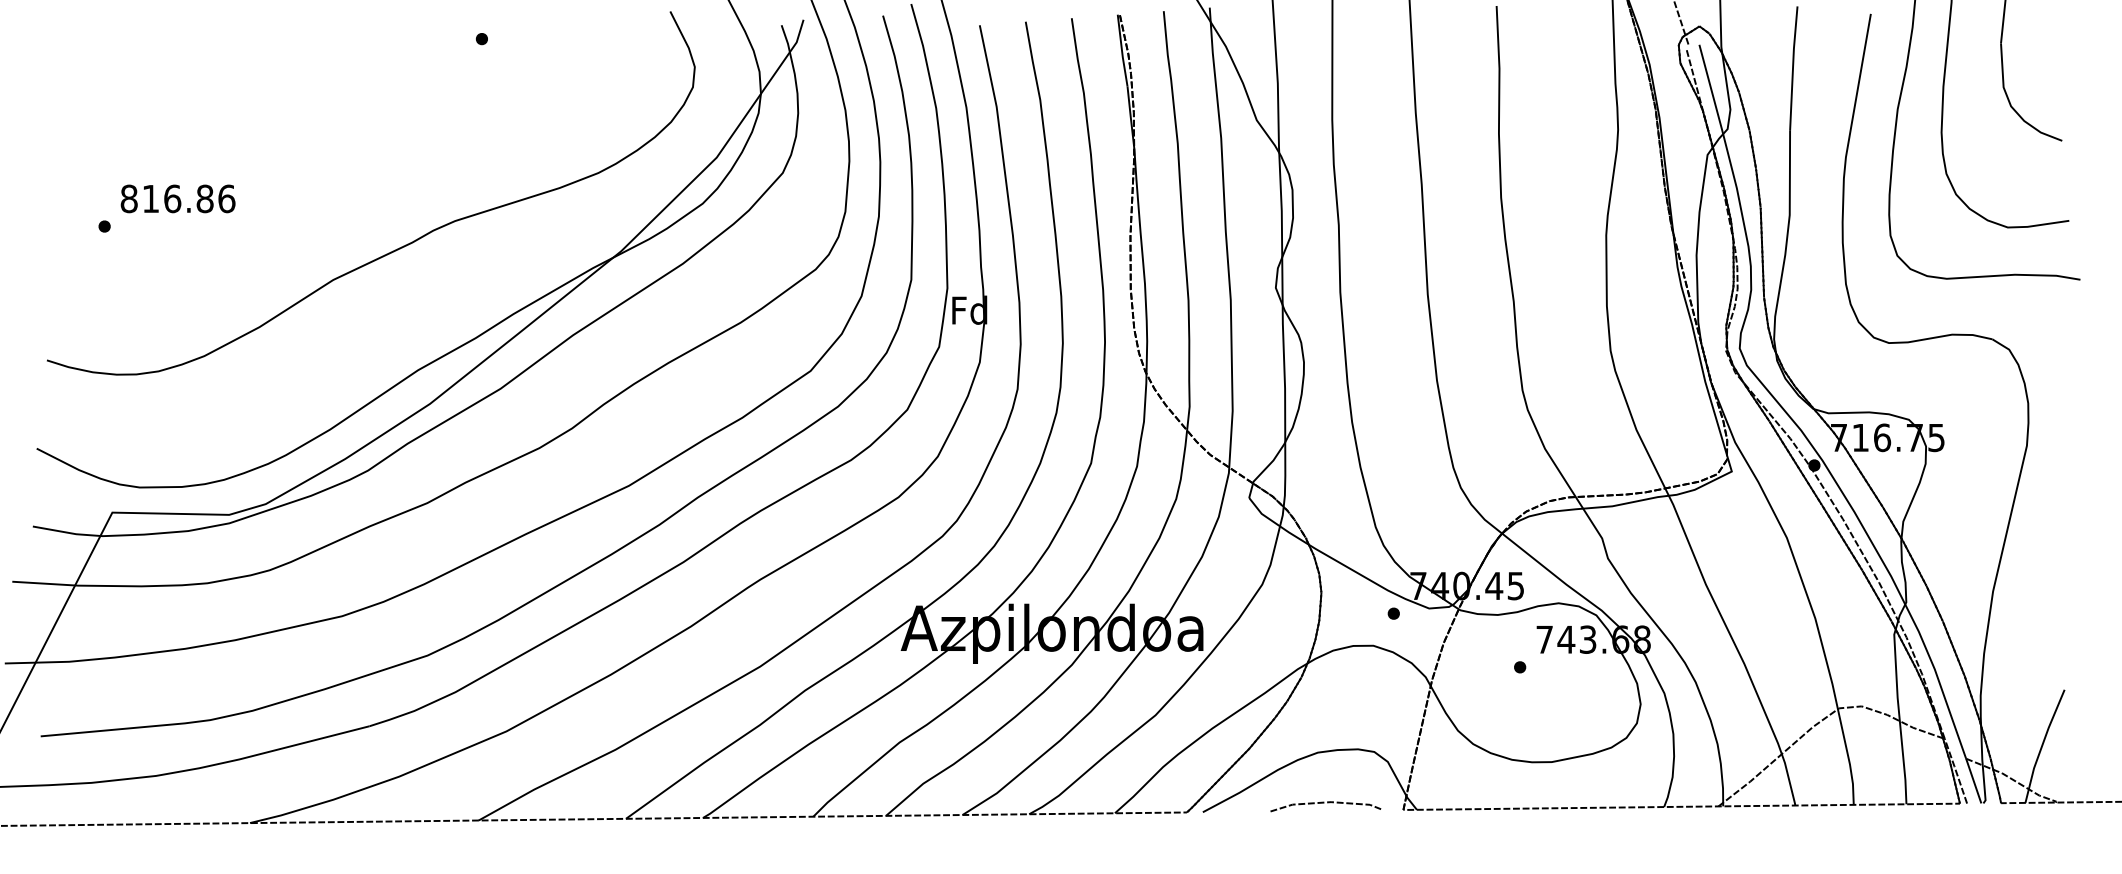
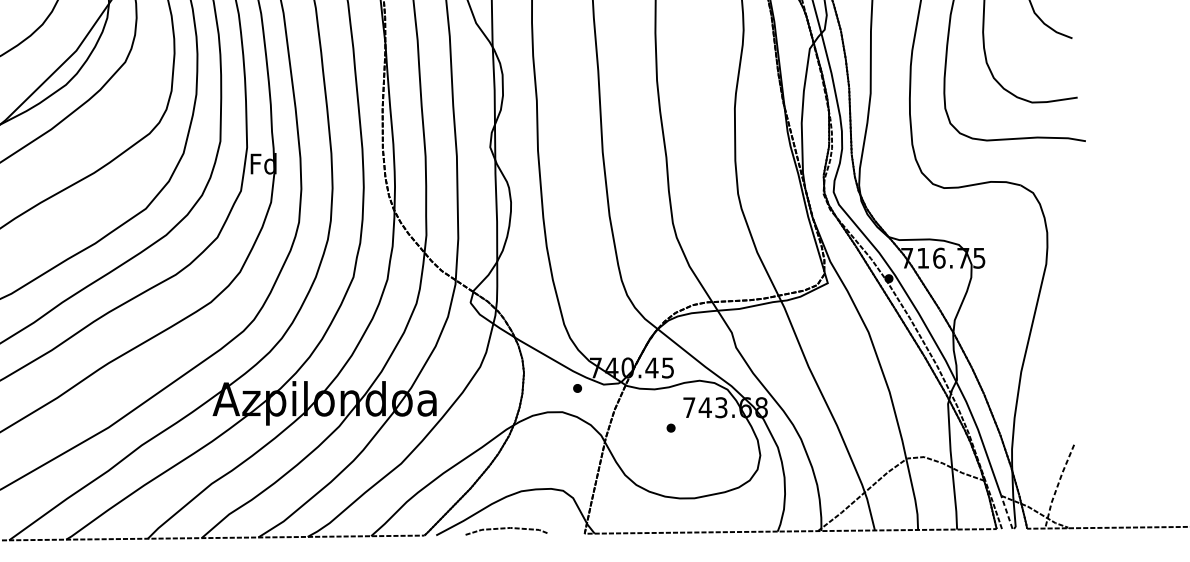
line: (2042, 745) -> (1057, 486), solid -> dashed
line: (1973, 779) -> (1006, 511), solid -> dashed
line: (1324, 803) -> (505, 528), moved

